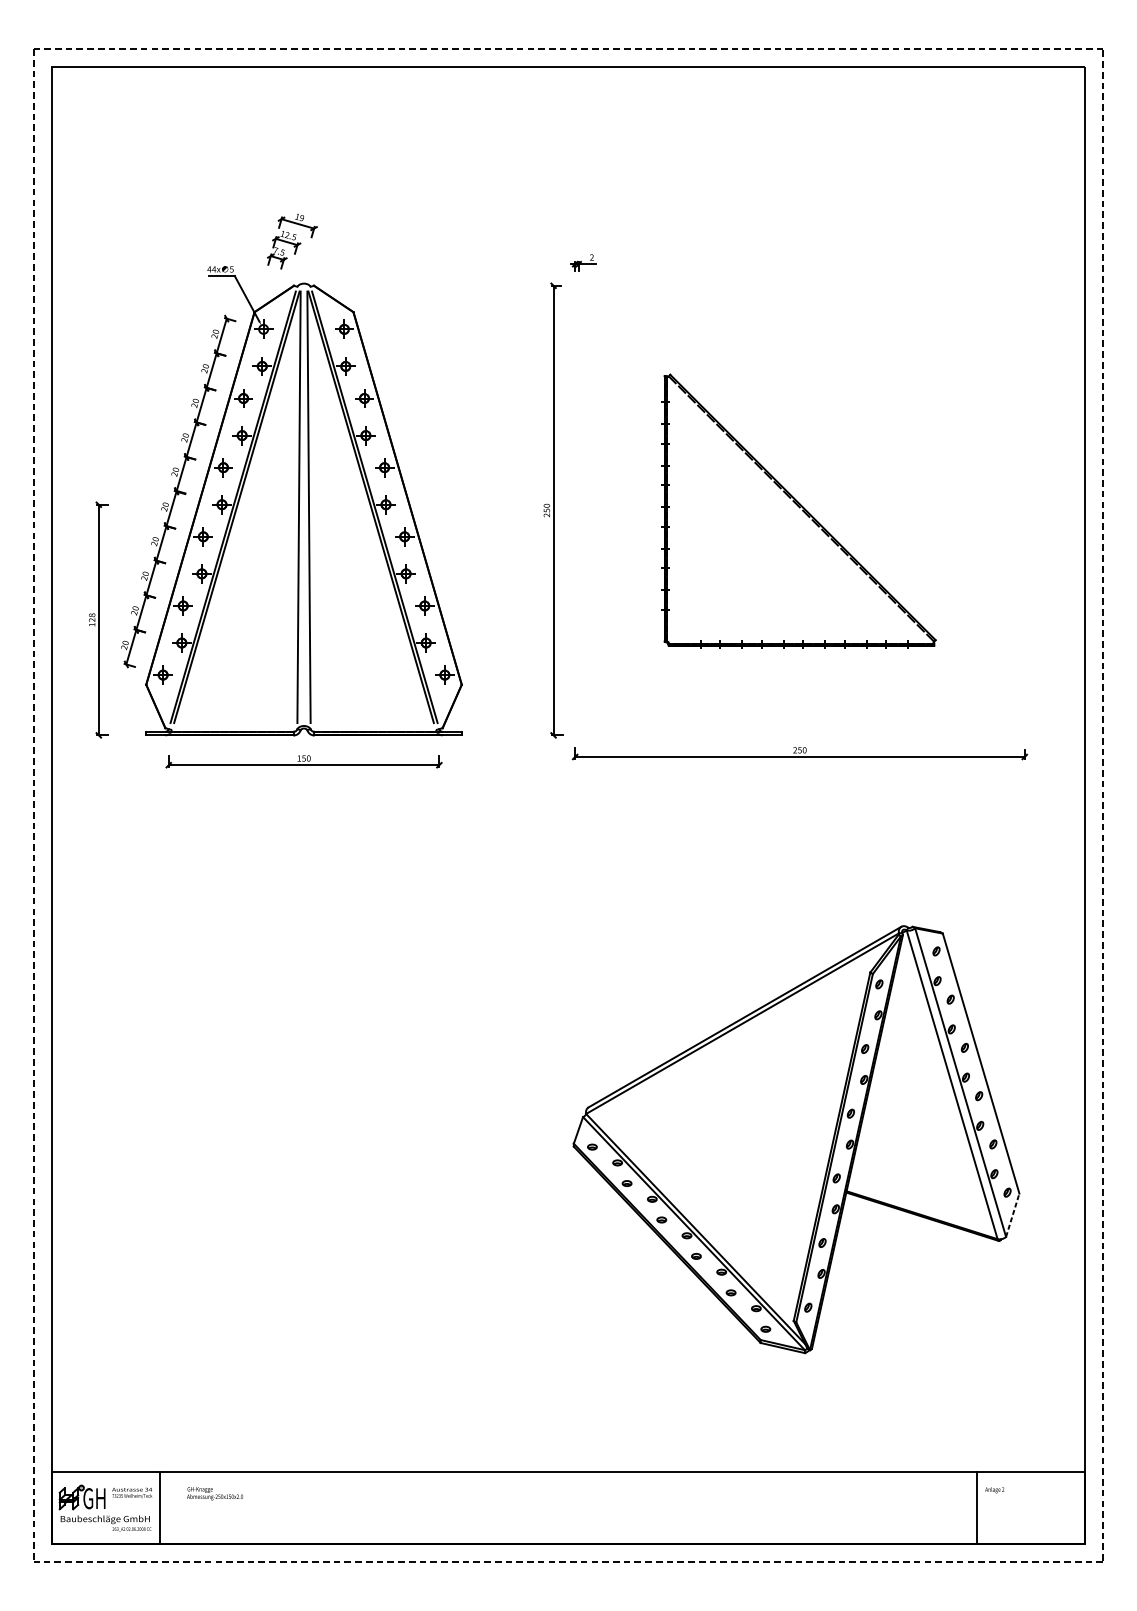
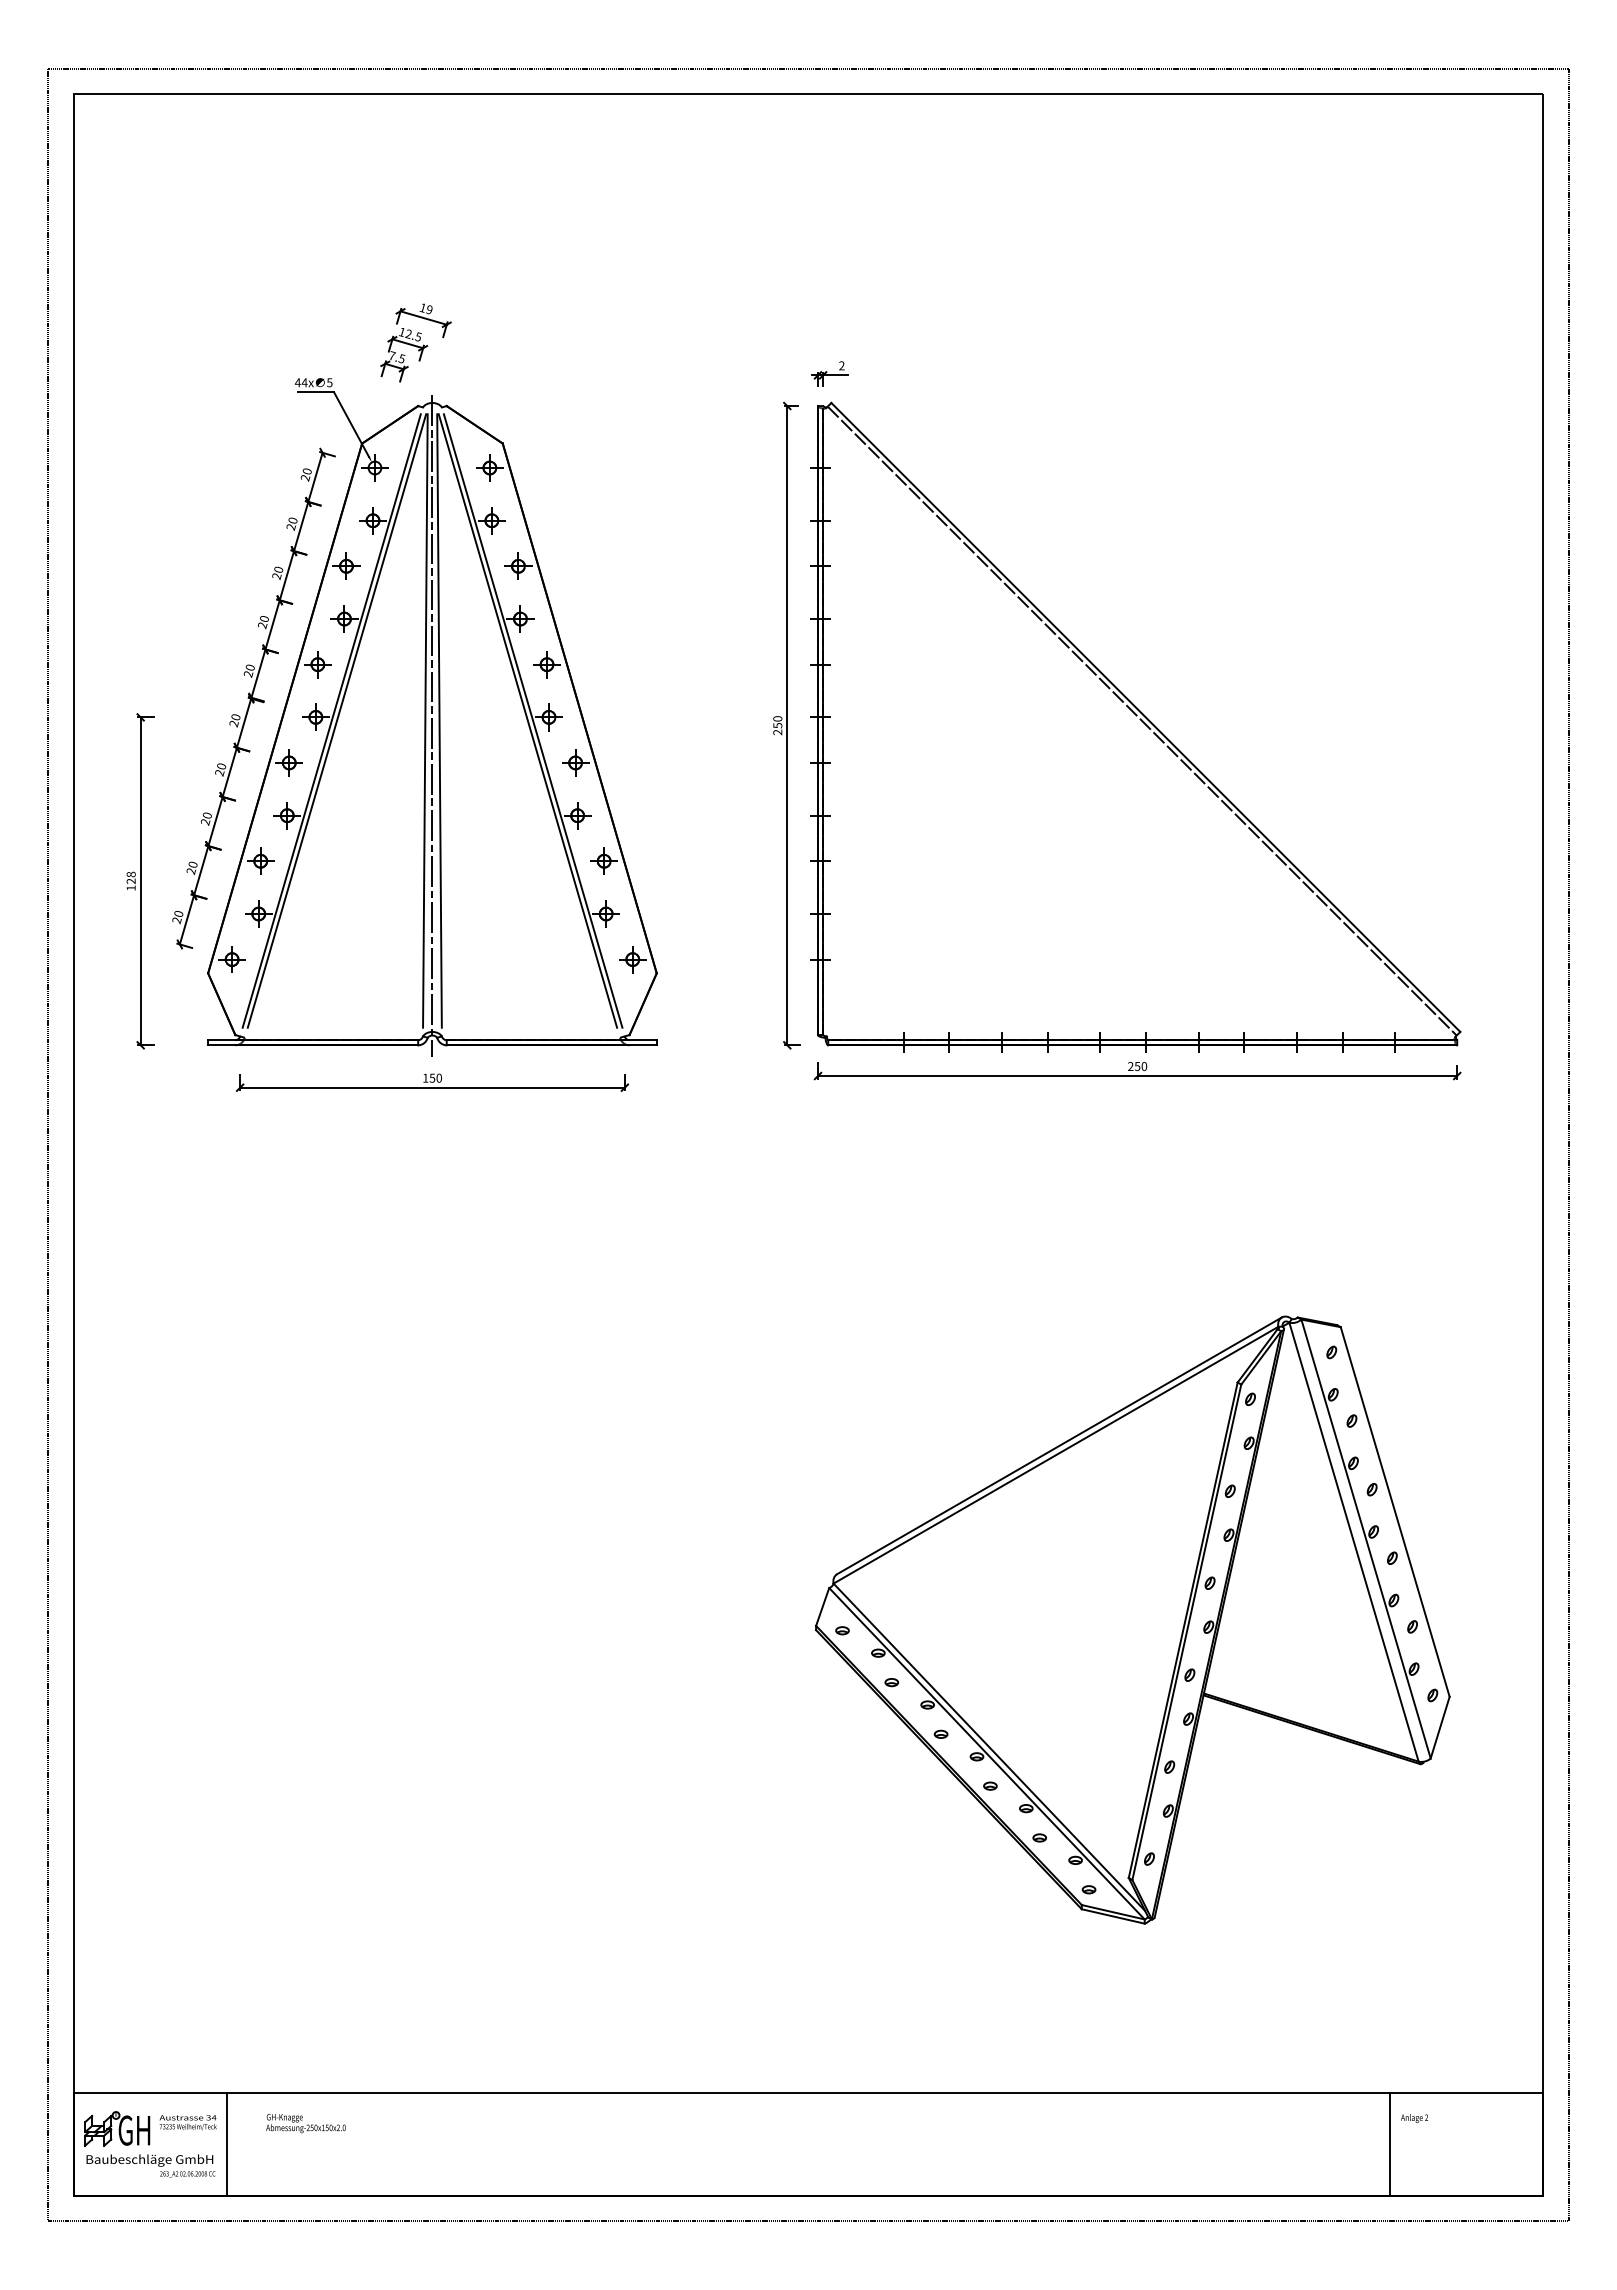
line: (304, 510) -> (432, 725), added
part: (798, 511) -> (1135, 726), size x1.67
line: (1012, 1215) -> (1440, 1727), dashed -> solid

